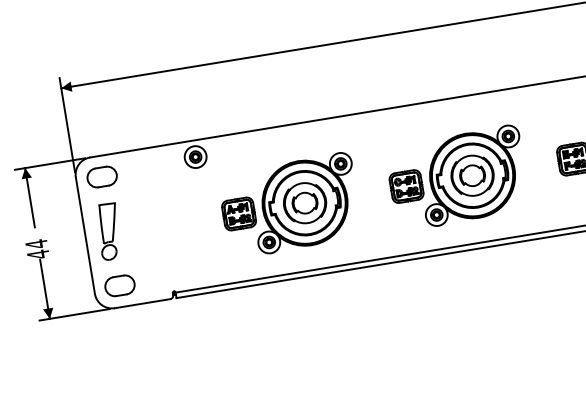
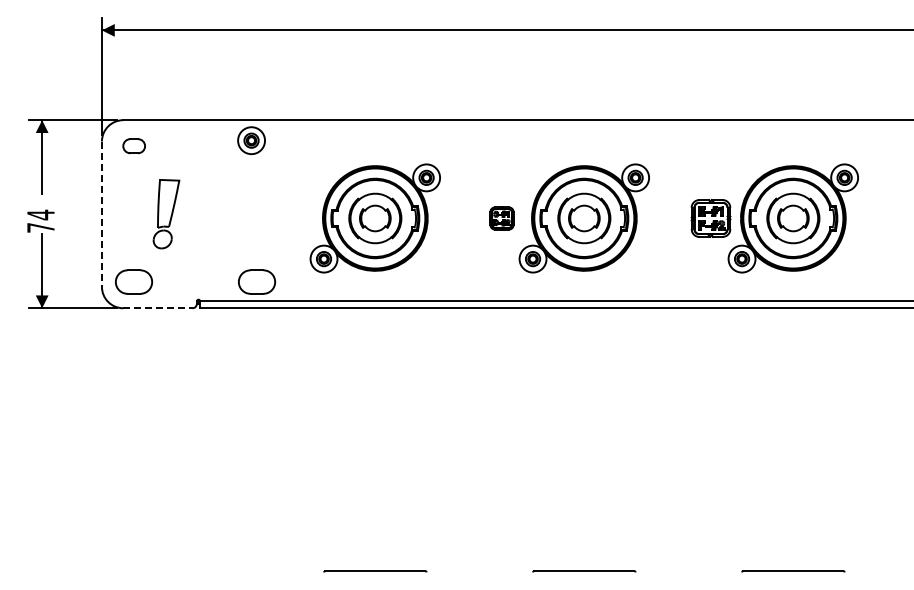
part: (102, 176) -> (134, 145), size x0.6
part: (406, 186) -> (501, 218), size x0.6
part: (238, 214) -> (292, 218), removed
part: (109, 231) -> (166, 214), moved
line: (85, 235) -> (101, 214), solid -> dashed
text: (37, 254) -> (40, 227), 44 -> 74
part: (218, 269) -> (257, 281), added
line: (142, 303) -> (157, 308), solid -> dashed

